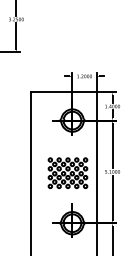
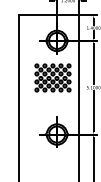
part: (67, 173) -> (52, 78), moved

